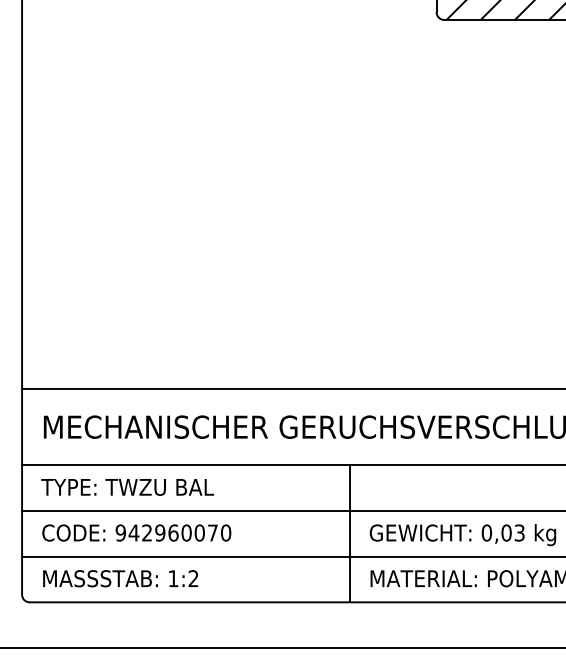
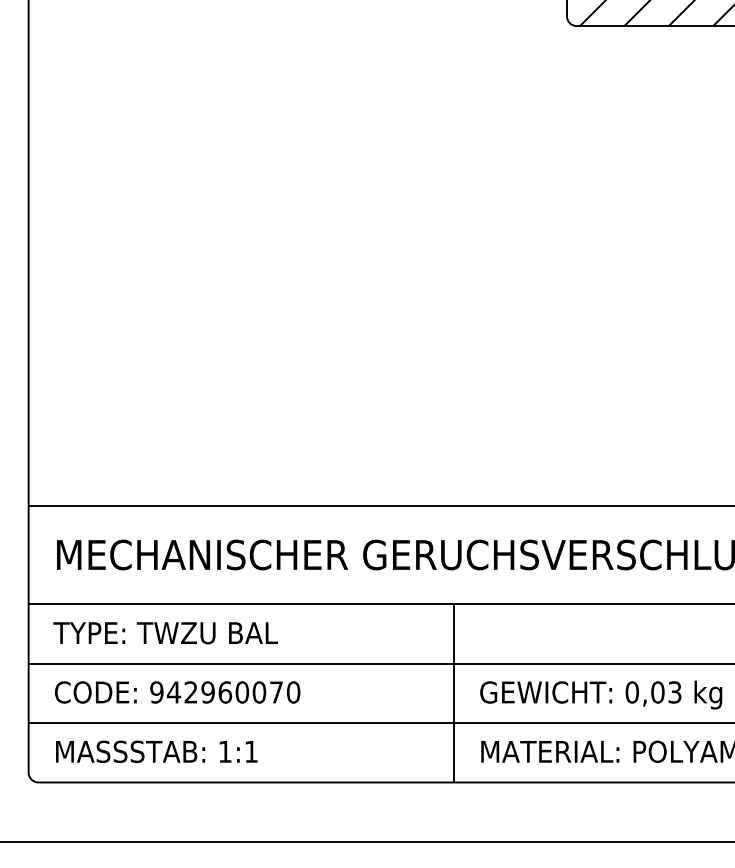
text: (193, 578) -> (251, 751), 1:2 -> 1:1

